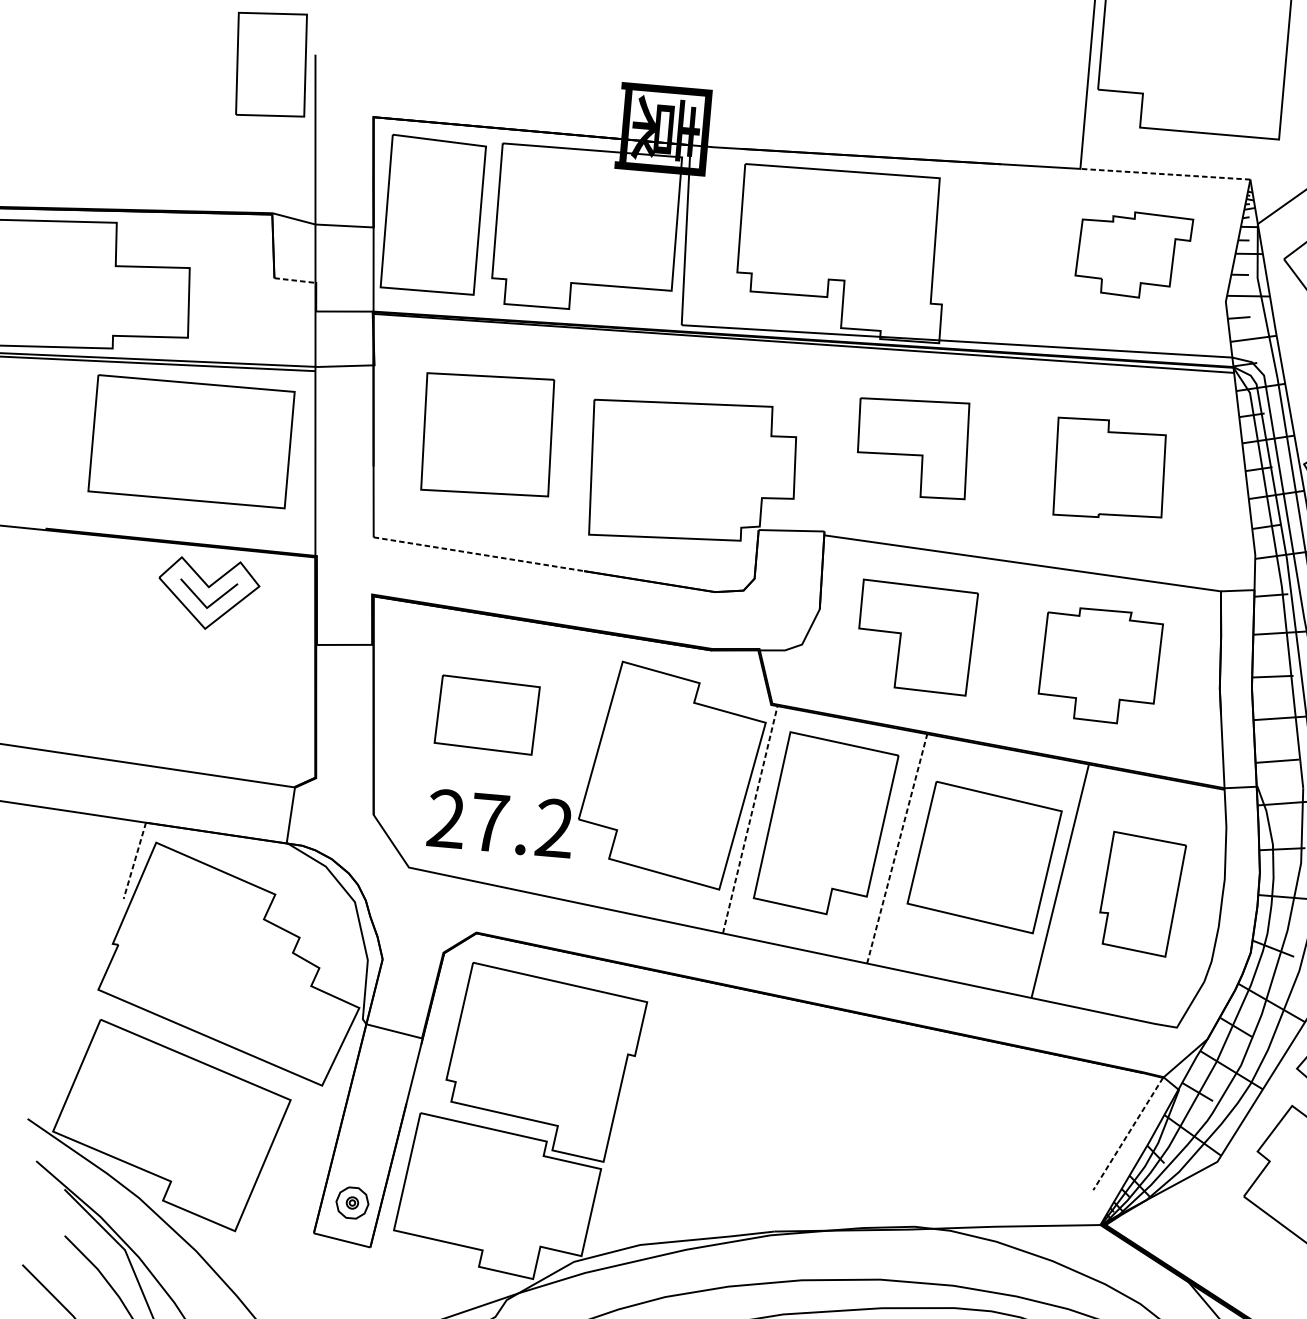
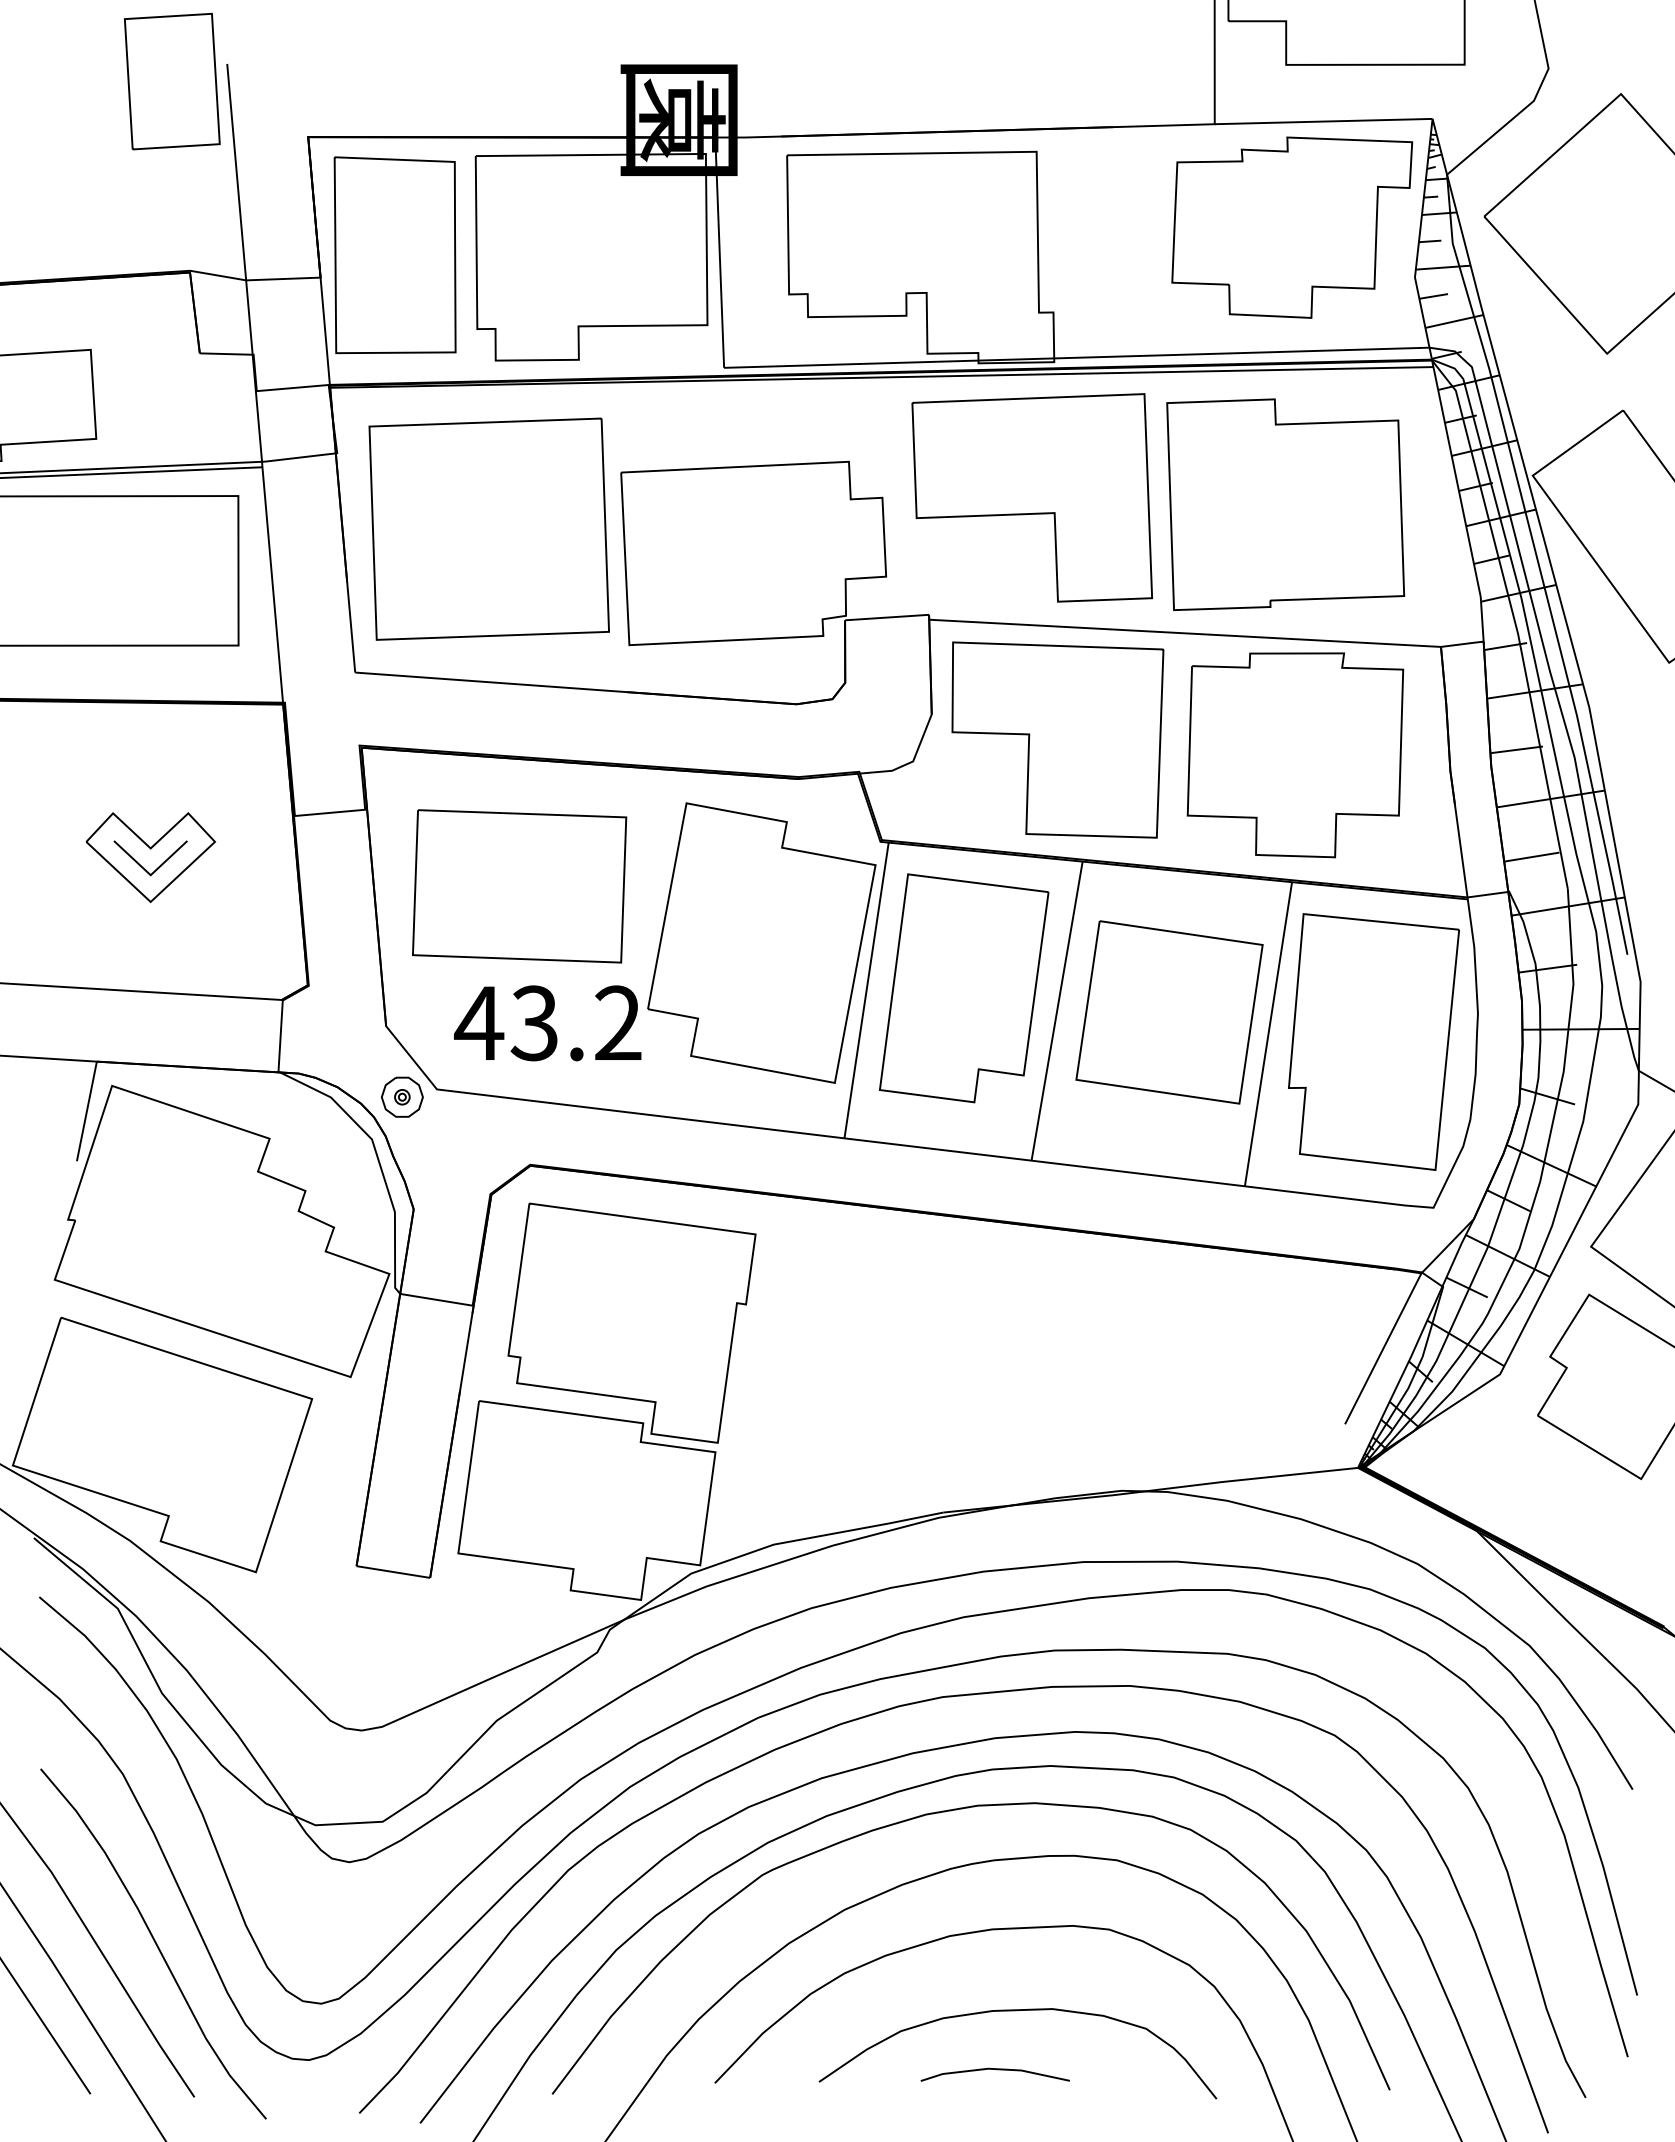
line: (1165, 174) -> (1323, 121), dashed -> solid
part: (1133, 254) -> (1292, 227), size x1.67
line: (295, 280) -> (226, 354), dashed -> solid
part: (487, 434) -> (488, 528), size x1.43
part: (912, 447) -> (1031, 497), size x1.67
part: (1109, 469) -> (1285, 504), size x1.67
line: (479, 554) -> (491, 682), dashed -> solid
part: (208, 594) -> (150, 857), moved
part: (916, 637) -> (1057, 739), size x1.43
part: (1100, 666) -> (1295, 755), size x1.43
part: (487, 715) -> (519, 886), size x1.67
line: (750, 819) -> (866, 990), dashed -> solid
text: (466, 820) -> (505, 1023), 27.2 -> 43.2
line: (897, 849) -> (1057, 1011), dashed -> solid
line: (134, 860) -> (86, 1111), dashed -> solid
part: (1141, 894) -> (1373, 1041), size x1.67
line: (1128, 1133) -> (1383, 1348), dashed -> solid
part: (351, 1202) -> (401, 1096), moved

